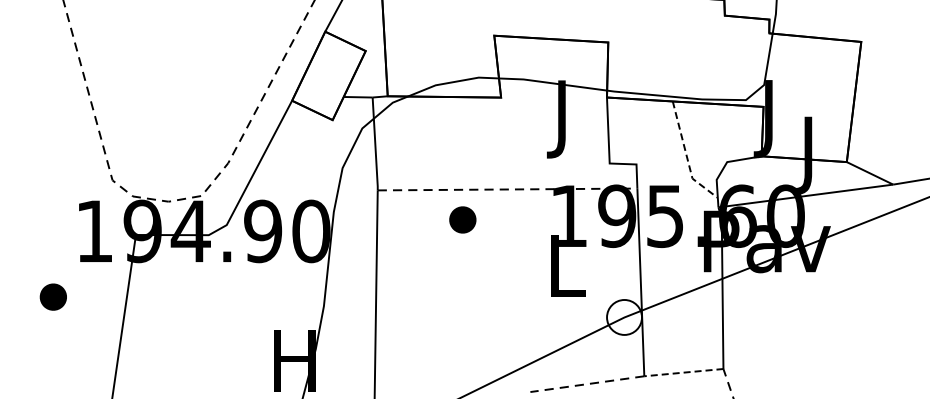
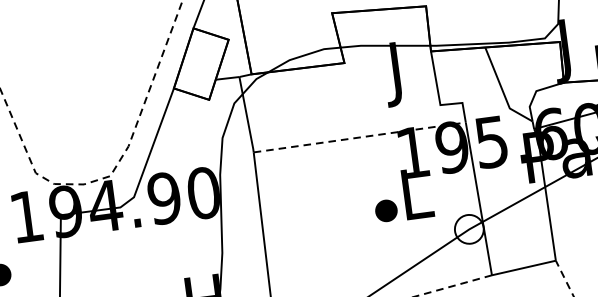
line: (686, 156) -> (502, 90), dashed -> solid
part: (462, 219) -> (386, 210), moved
line: (683, 372) -> (523, 267), dashed -> solid

